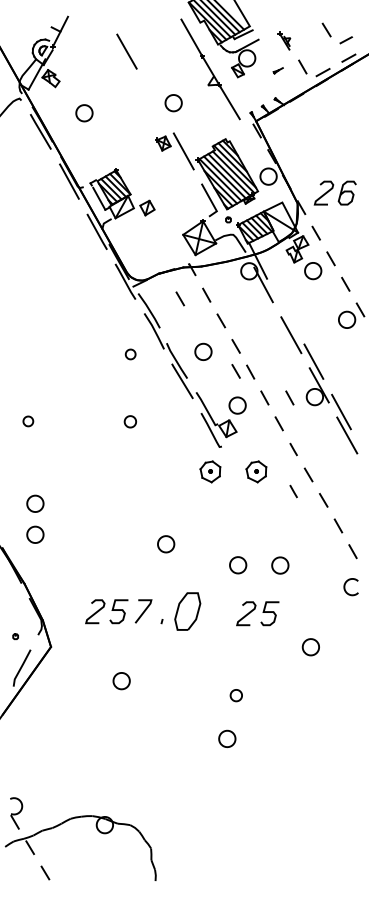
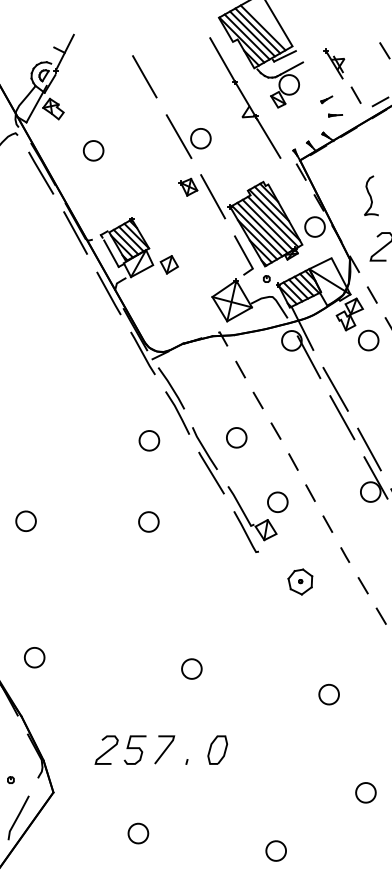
part: (284, 41) -> (334, 64), size x1.43
part: (285, 83) -> (335, 115), added
line: (155, 101) -> (179, 136), added
curve: (315, 150) -> (371, 195), added
line: (180, 298) -> (209, 373), removed
line: (285, 311) -> (335, 389), added
part: (130, 354) -> (149, 440), size x1.67
line: (235, 371) -> (275, 461), removed
line: (289, 397) -> (340, 492), removed
part: (28, 421) -> (26, 521), size x1.67
part: (130, 421) -> (149, 521), size x1.43
part: (210, 471) -> (245, 581), removed
line: (293, 491) -> (344, 605), removed
part: (35, 503) -> (34, 620), removed
part: (238, 565) -> (278, 694), removed
part: (187, 611) -> (217, 749), size x0.62
part: (257, 613) -> (301, 752), removed
part: (236, 695) -> (276, 850), size x1.43

